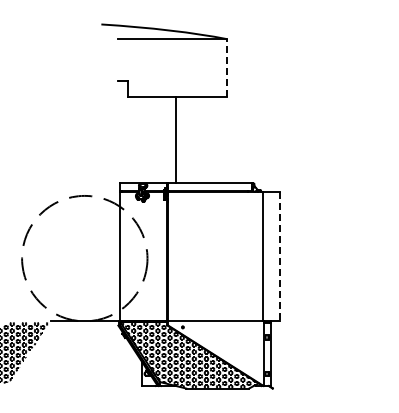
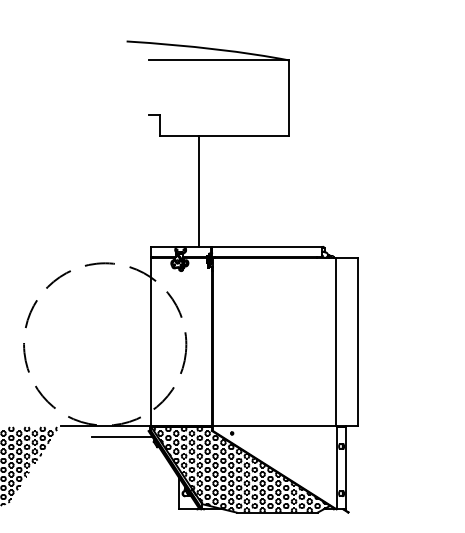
line: (226, 67) -> (288, 97), dashed -> solid
line: (175, 140) -> (199, 191), moved
line: (280, 256) -> (358, 341), dashed -> solid
line: (97, 330) -> (121, 437), added

